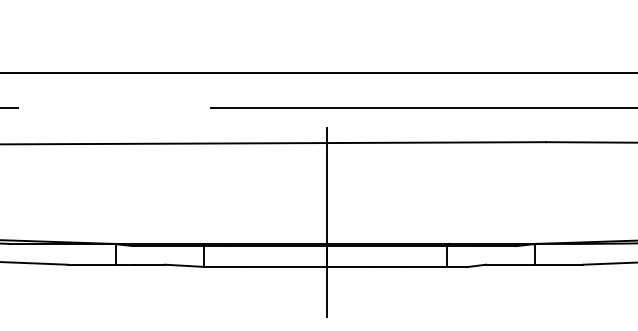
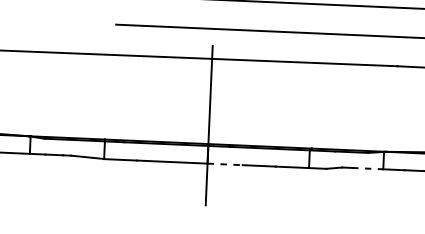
line: (516, 264) -> (368, 168), solid -> dashed
line: (347, 267) -> (225, 164), solid -> dashed

